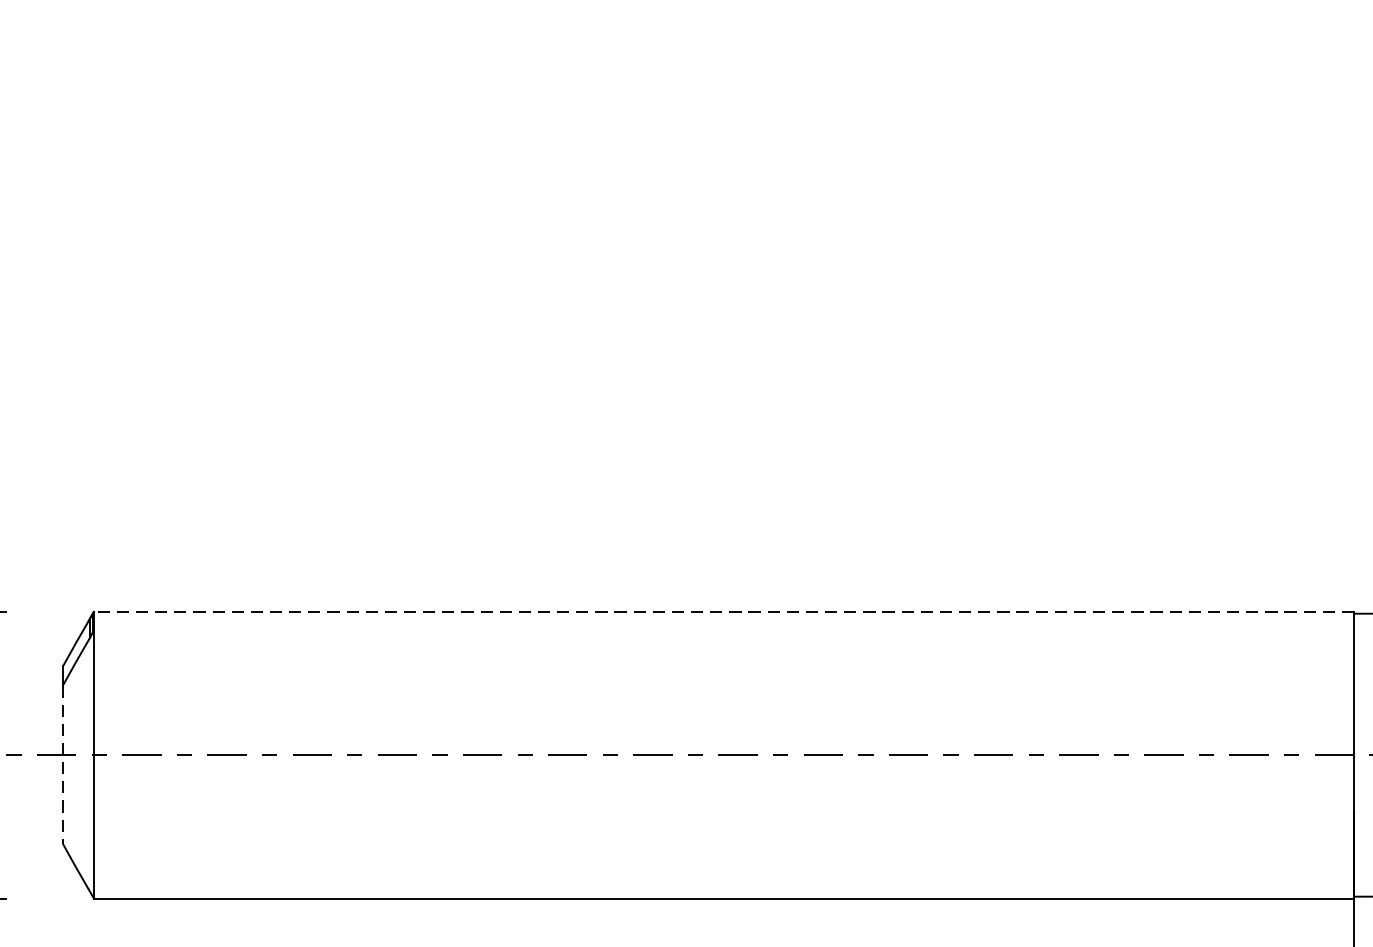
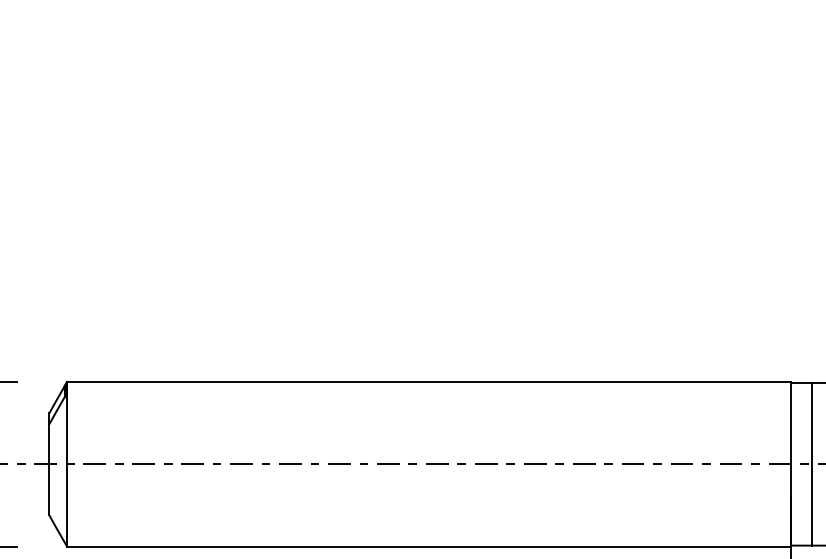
line: (722, 611) -> (428, 381), dashed -> solid
line: (63, 764) -> (49, 469), dashed -> solid

